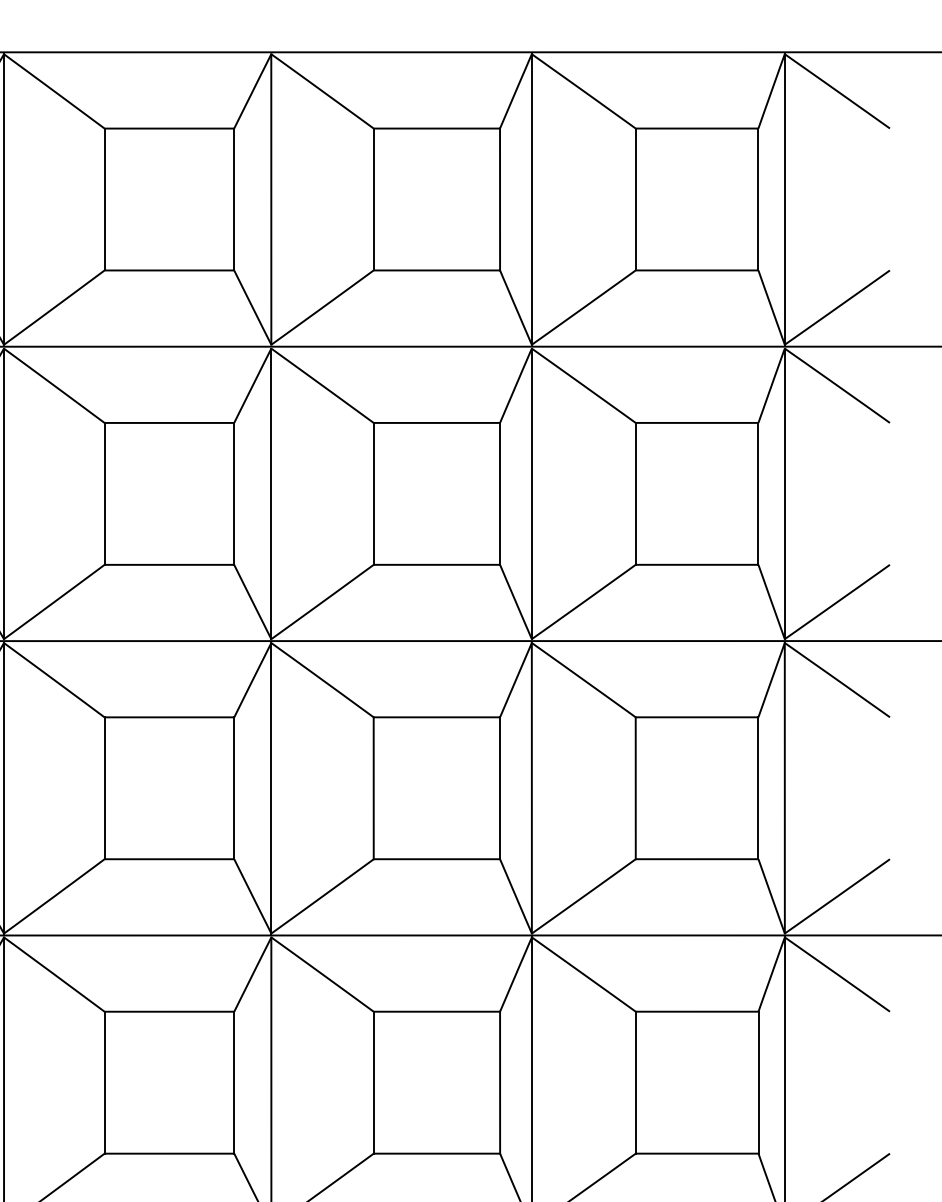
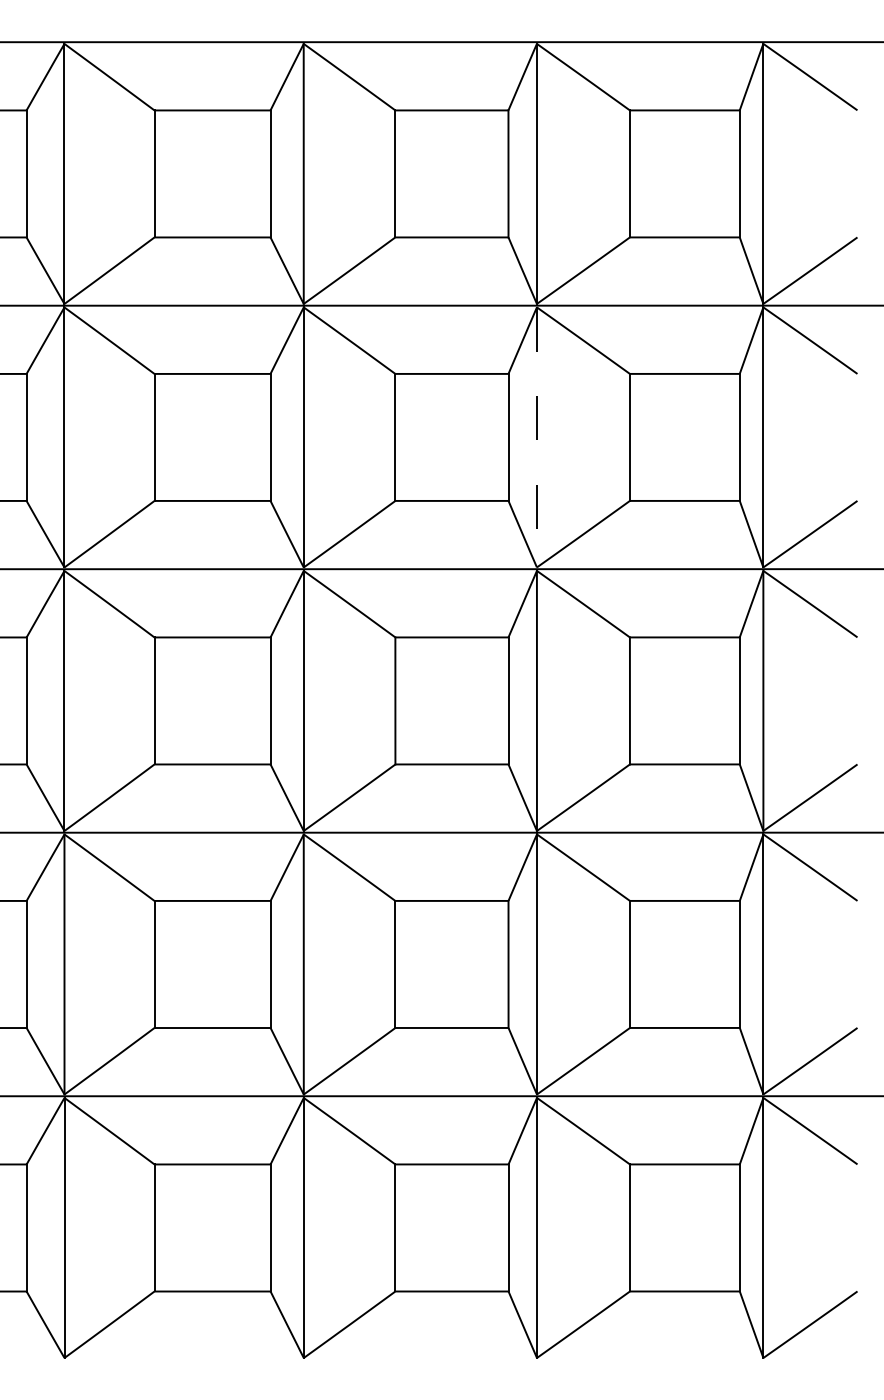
line: (531, 493) -> (536, 437), solid -> dashed

